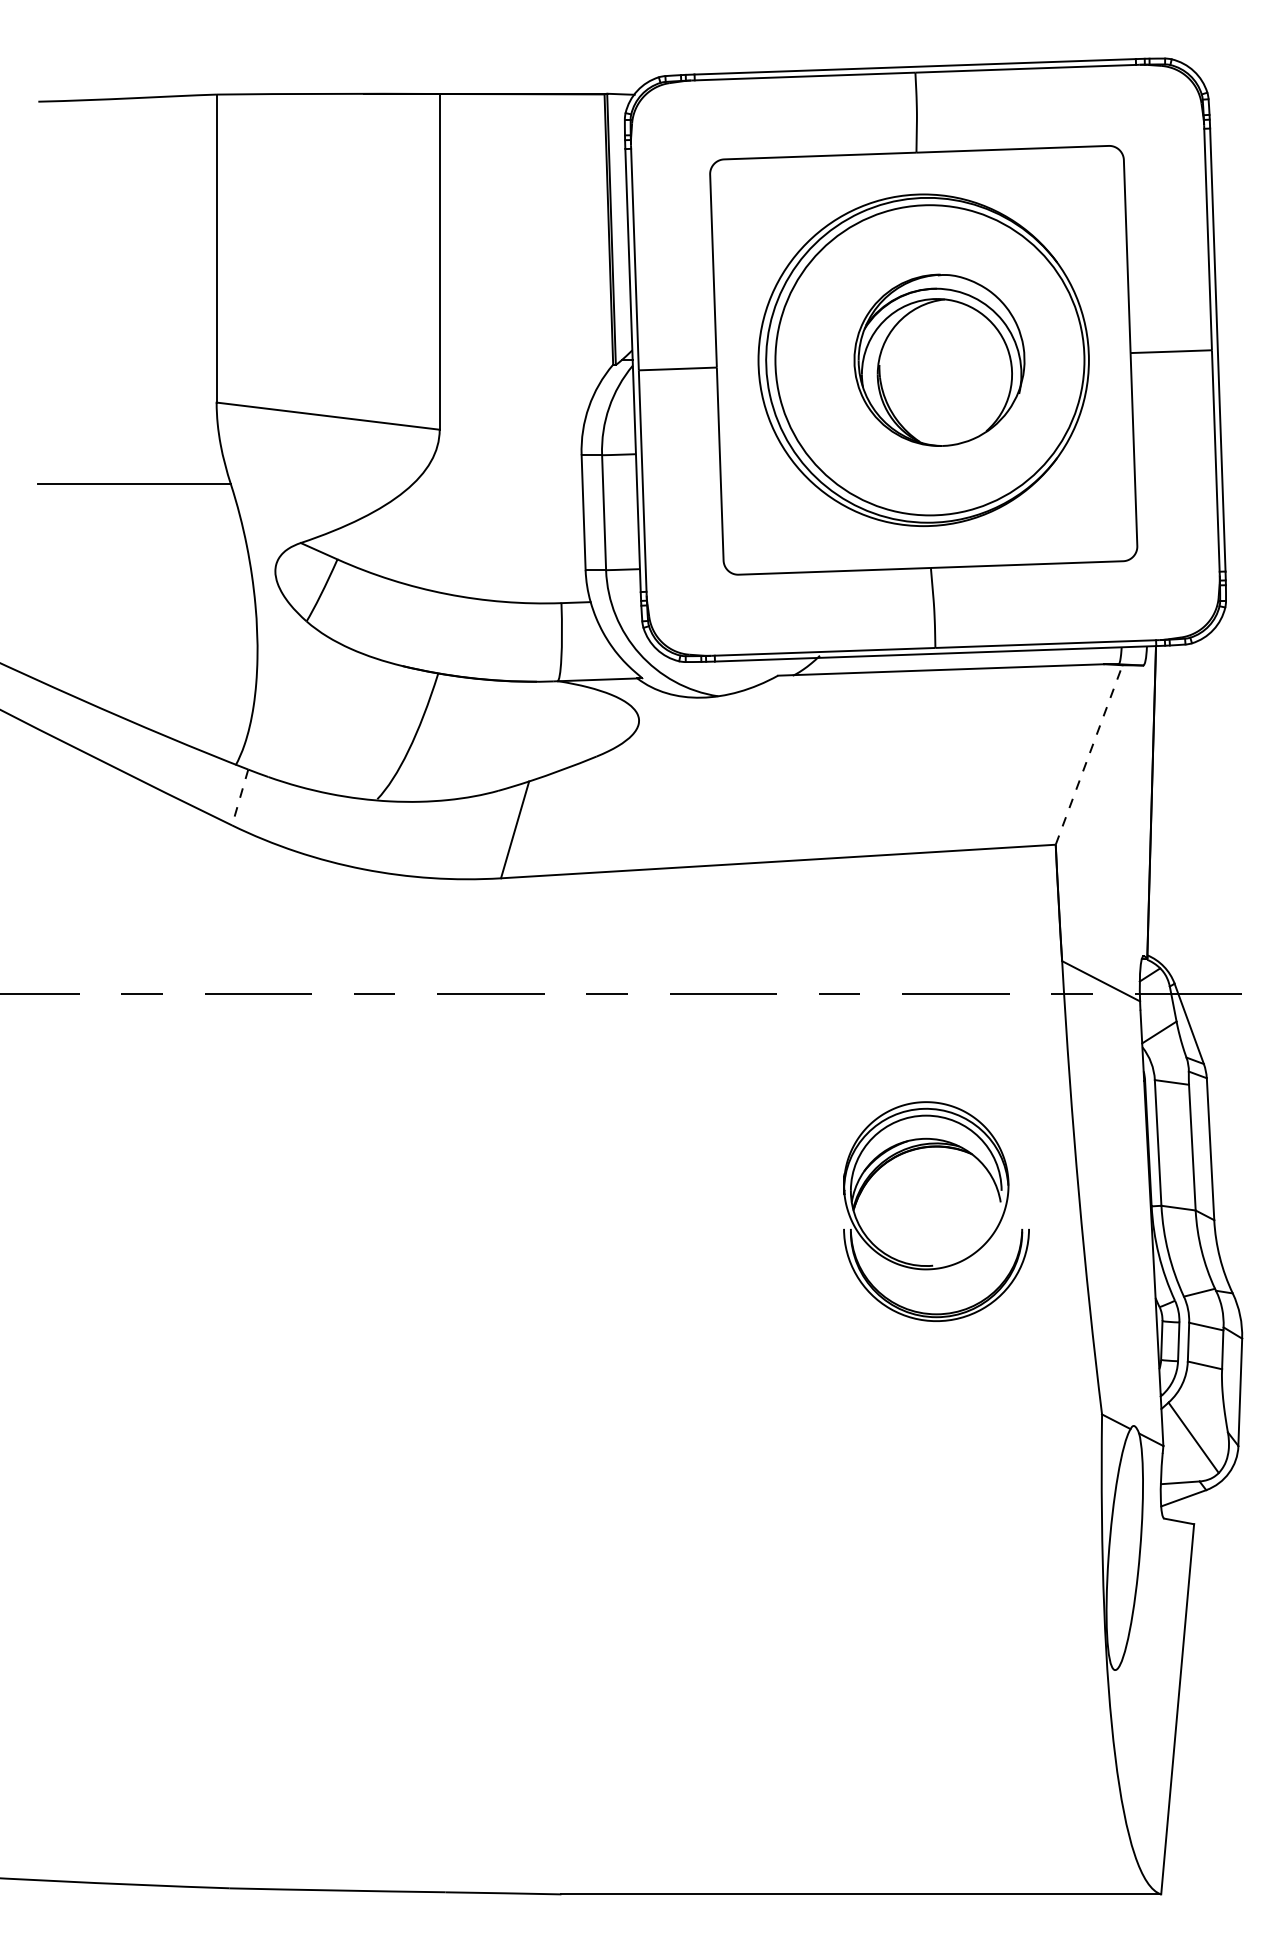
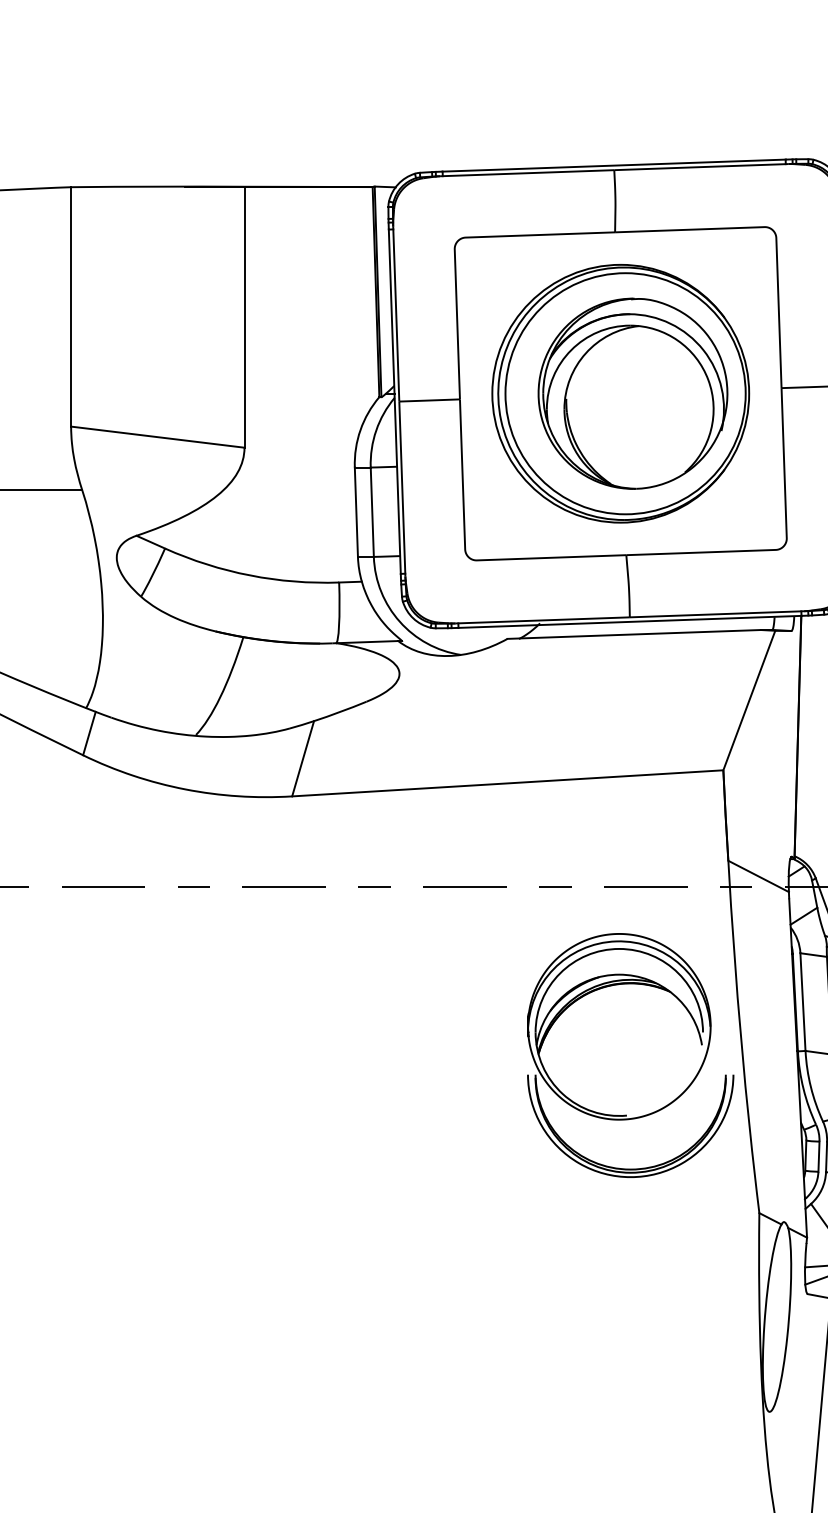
part: (939, 360) -> (633, 393), size x1.43
line: (1089, 754) -> (749, 700), dashed -> solid
line: (240, 797) -> (89, 733), dashed -> solid
part: (936, 1211) -> (630, 1055), size x1.43

